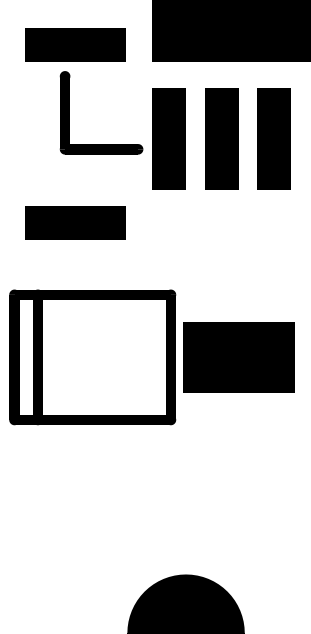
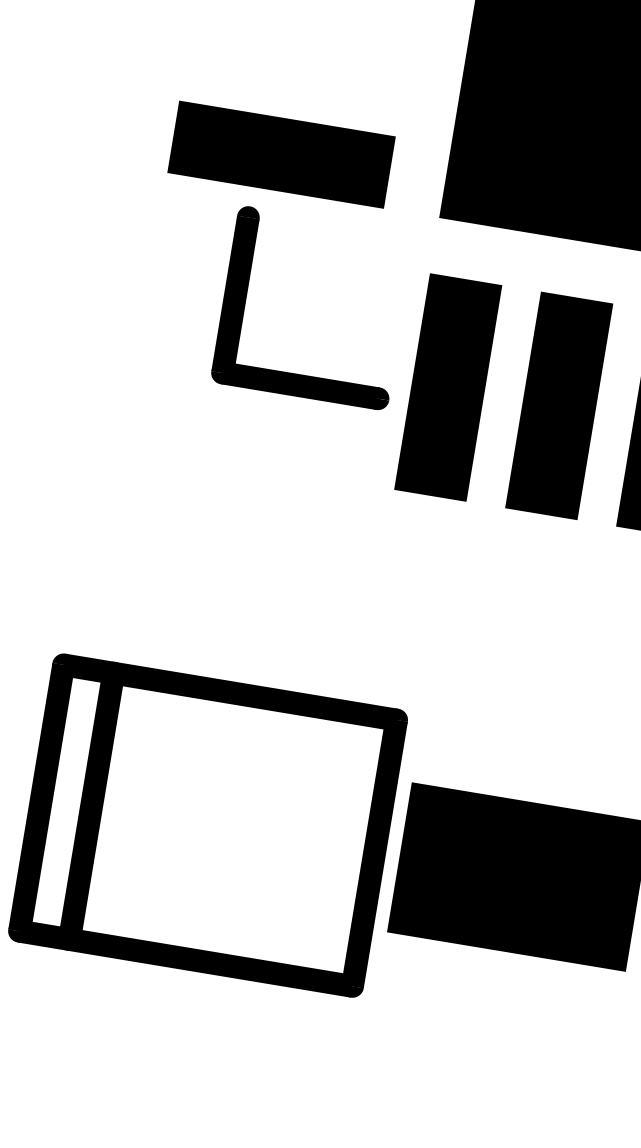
part: (75, 222) -> (218, 532), removed

